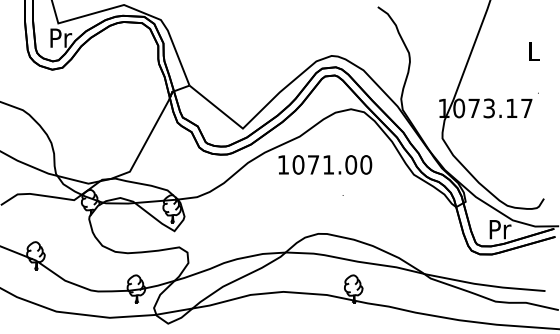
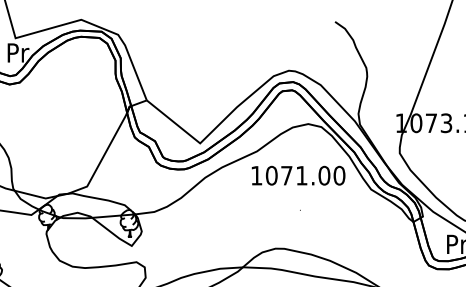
text: (325, 164) -> (298, 175), moved

